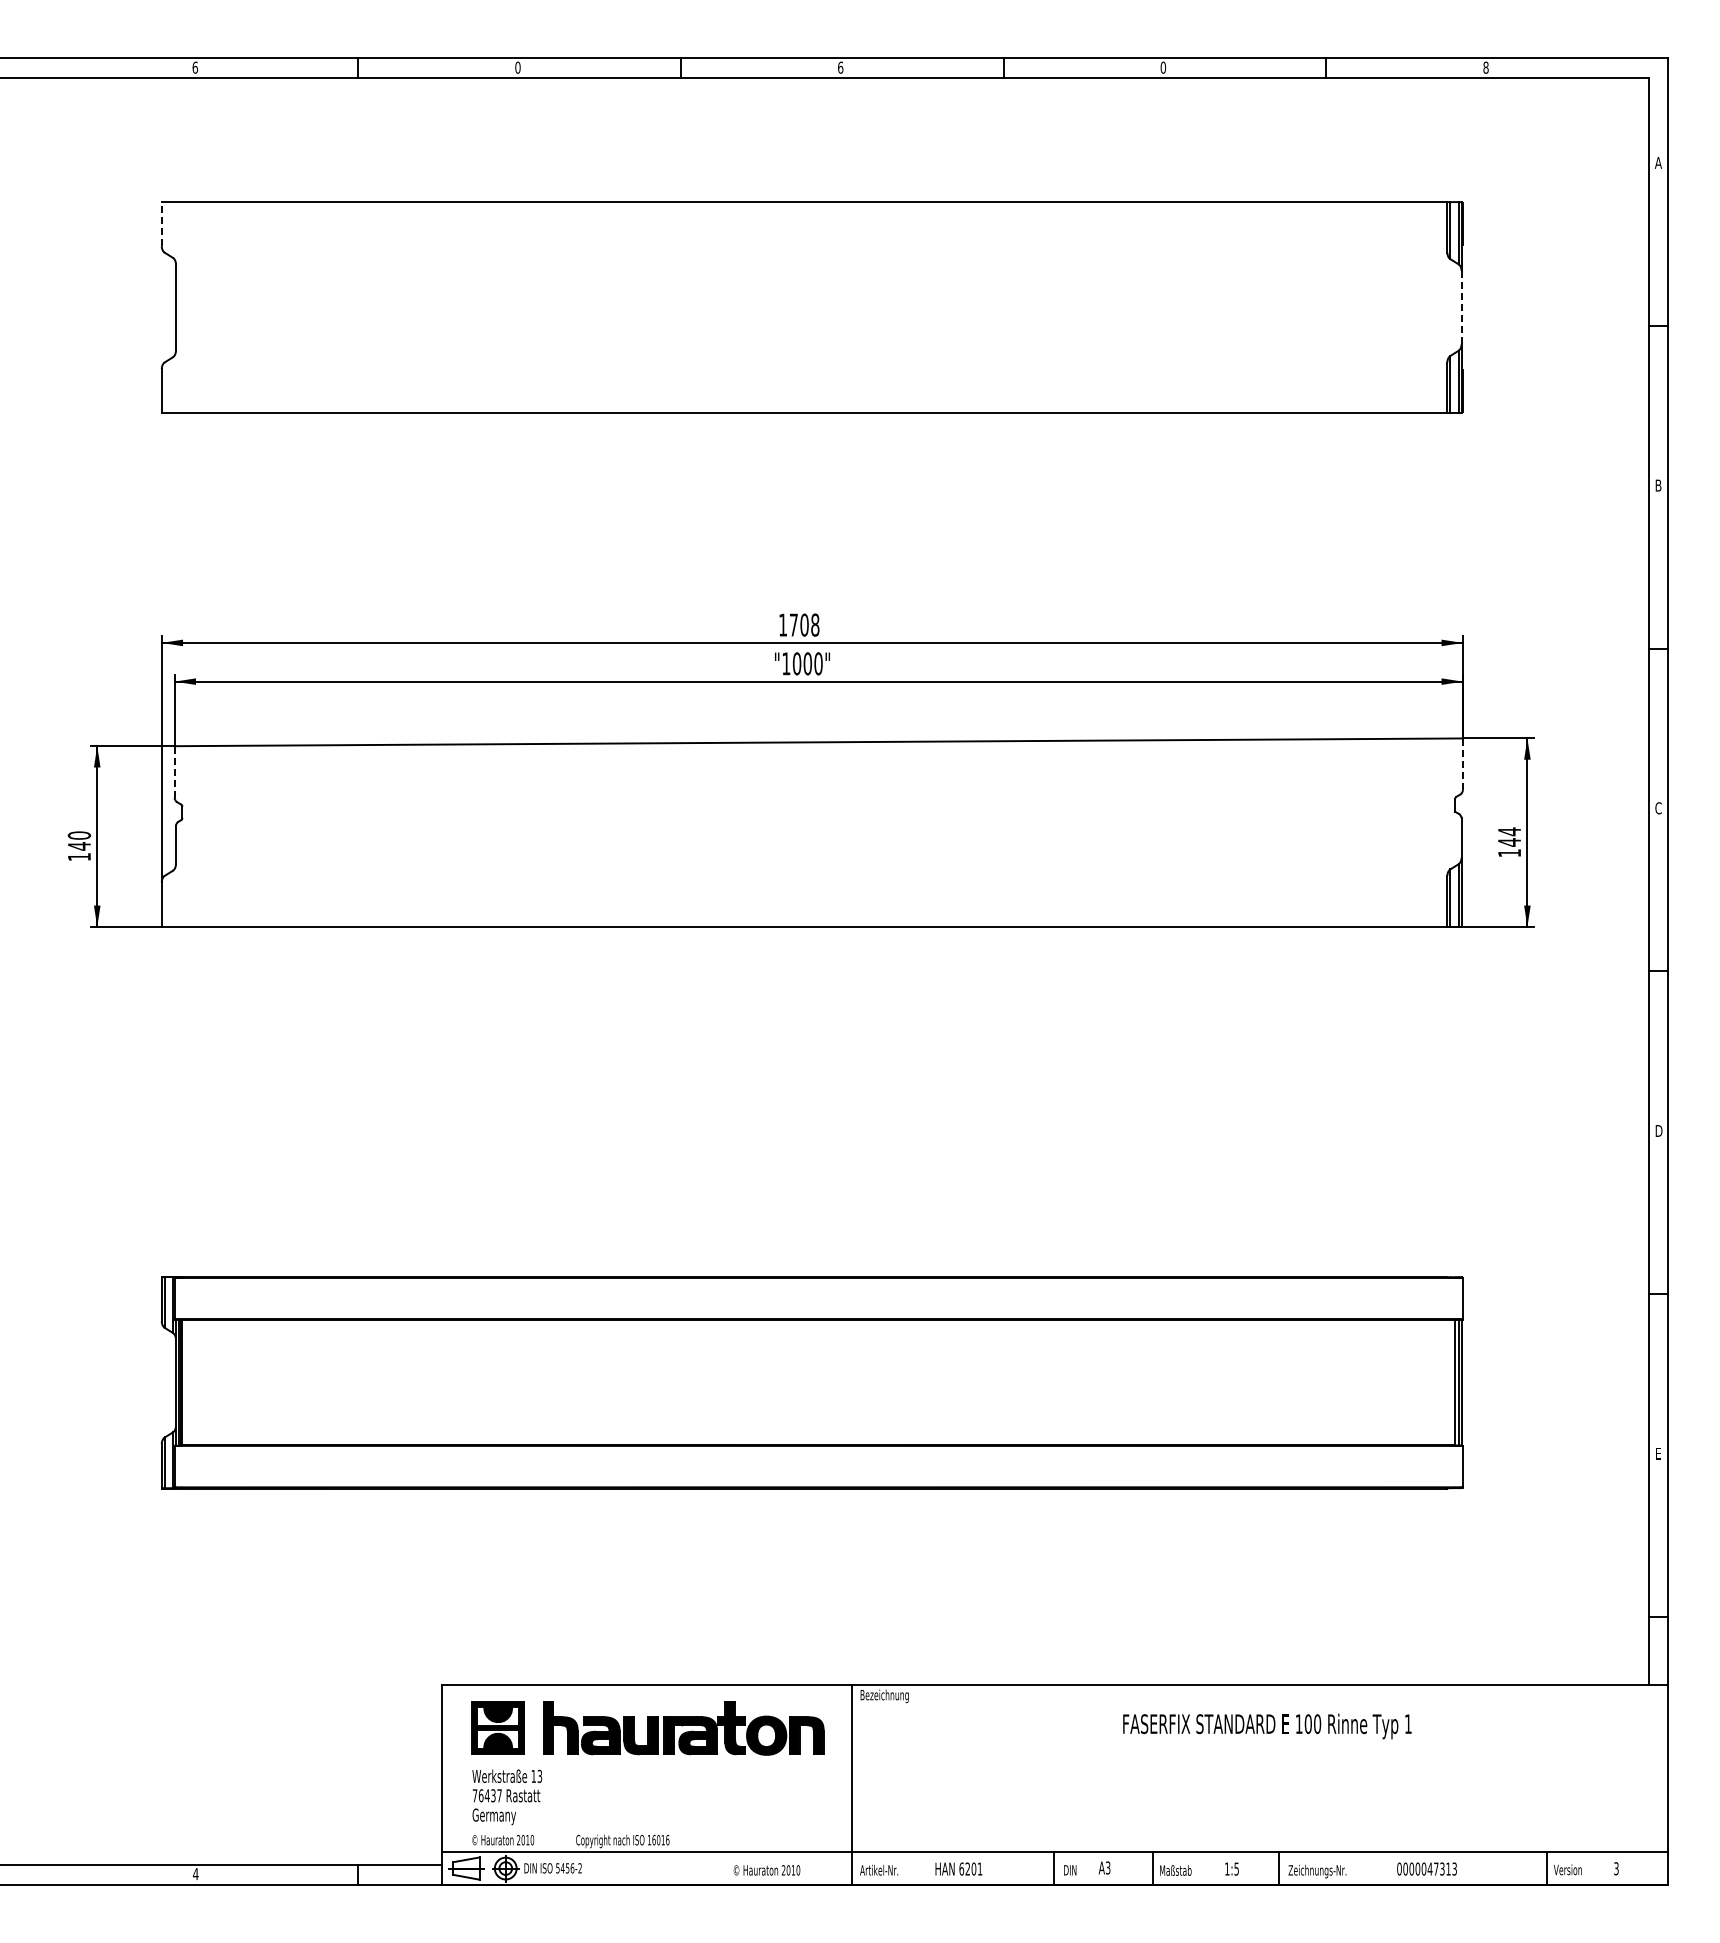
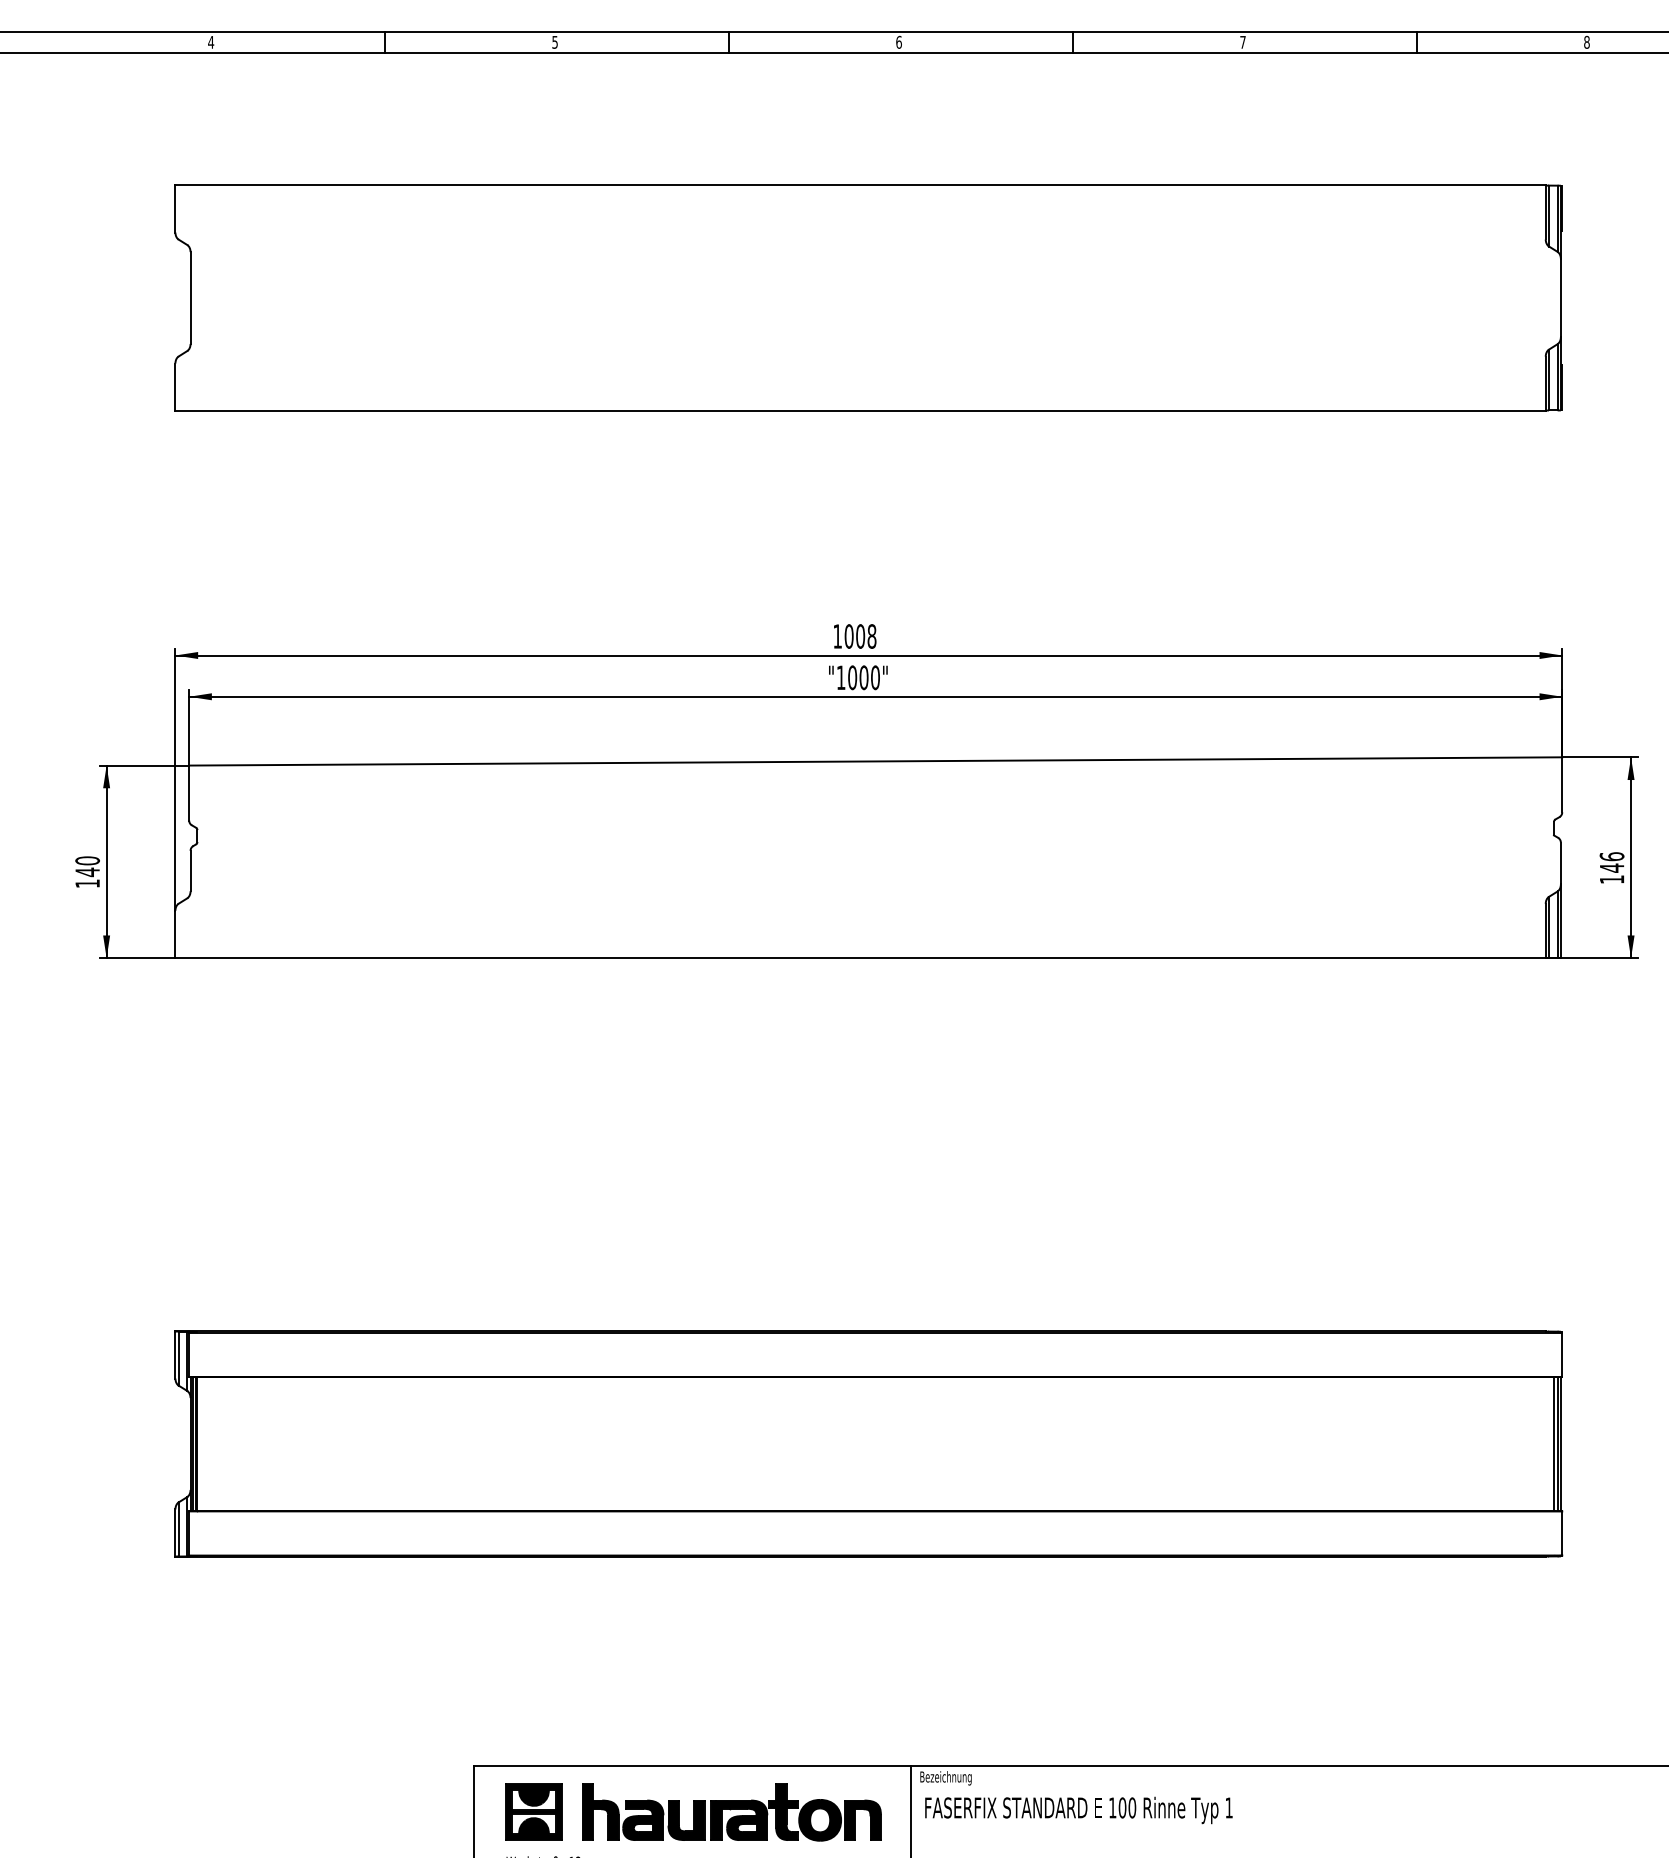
text: (195, 67) -> (211, 42), 6 -> 4
text: (517, 67) -> (554, 42), 0 -> 5
text: (1163, 67) -> (1243, 42), 0 -> 7
line: (161, 223) -> (175, 208), dashed -> solid
line: (1461, 307) -> (1560, 297), dashed -> solid
text: (793, 624) -> (848, 635), 1708 -> 1008
line: (1462, 764) -> (1561, 785), dashed -> solid
line: (174, 772) -> (188, 793), dashed -> solid
text: (1509, 831) -> (1611, 856), 144 -> 146
text: (1267, 1726) -> (1079, 1810), moved

